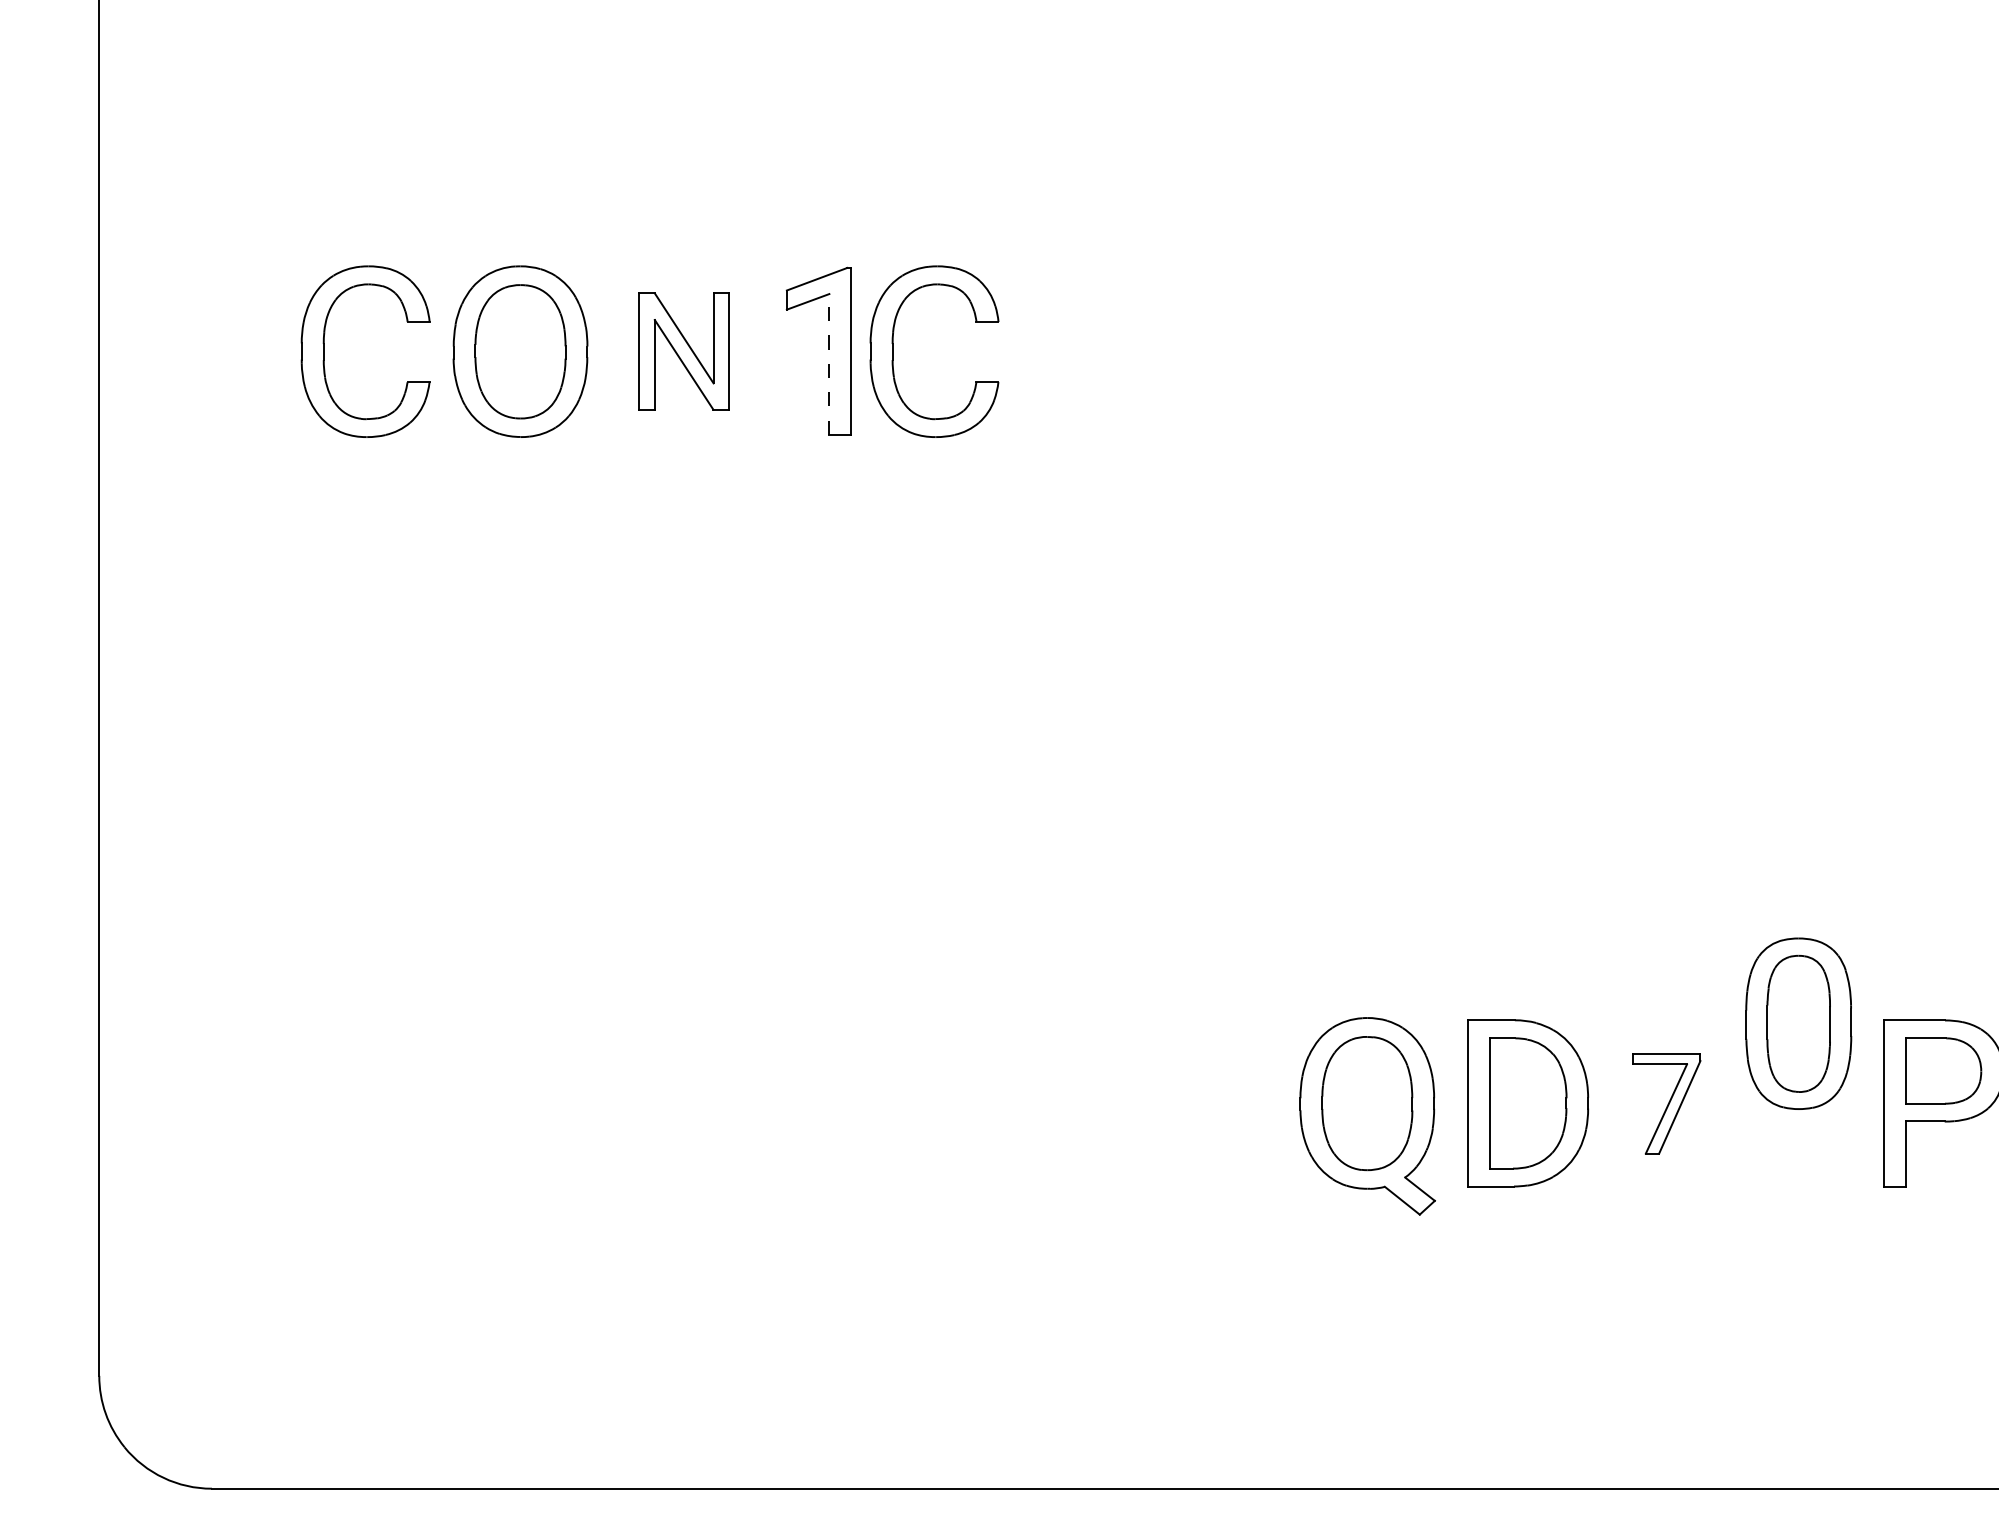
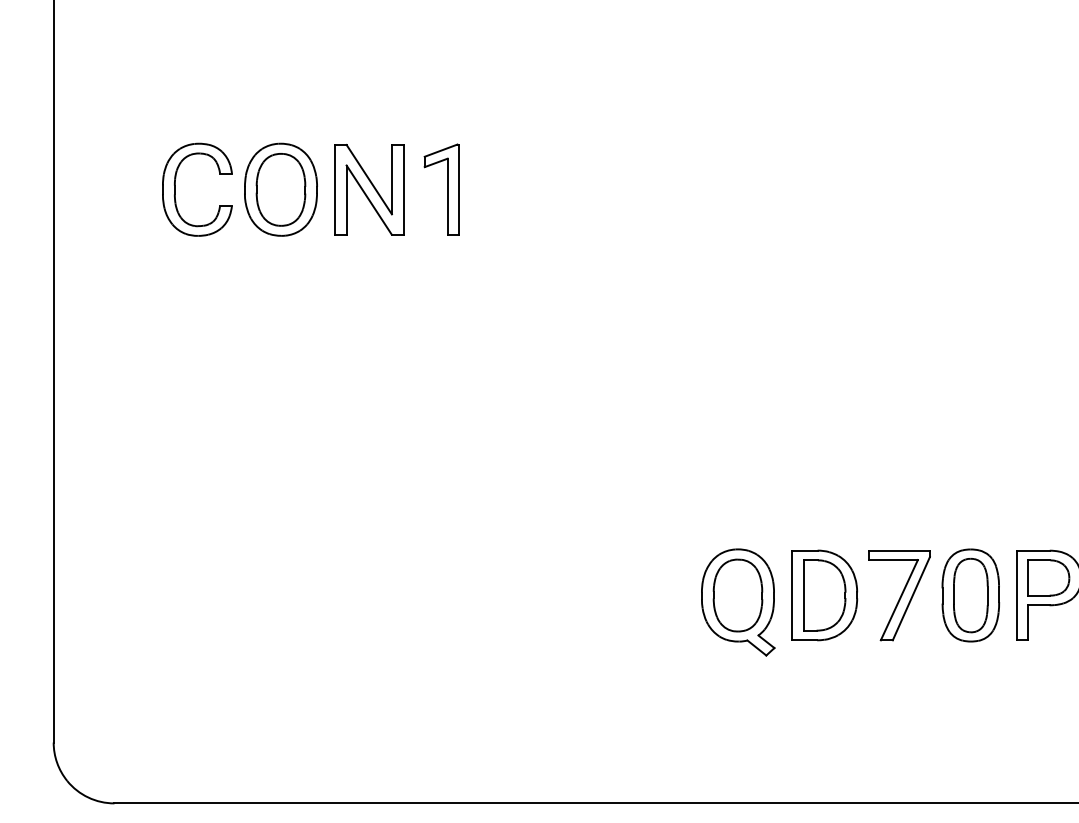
part: (684, 351) -> (369, 189), size x1.43
part: (893, 351) -> (482, 189), removed
line: (829, 364) -> (447, 196), dashed -> solid
part: (1798, 1023) -> (970, 595), moved
part: (1666, 1103) -> (899, 595), size x1.67

